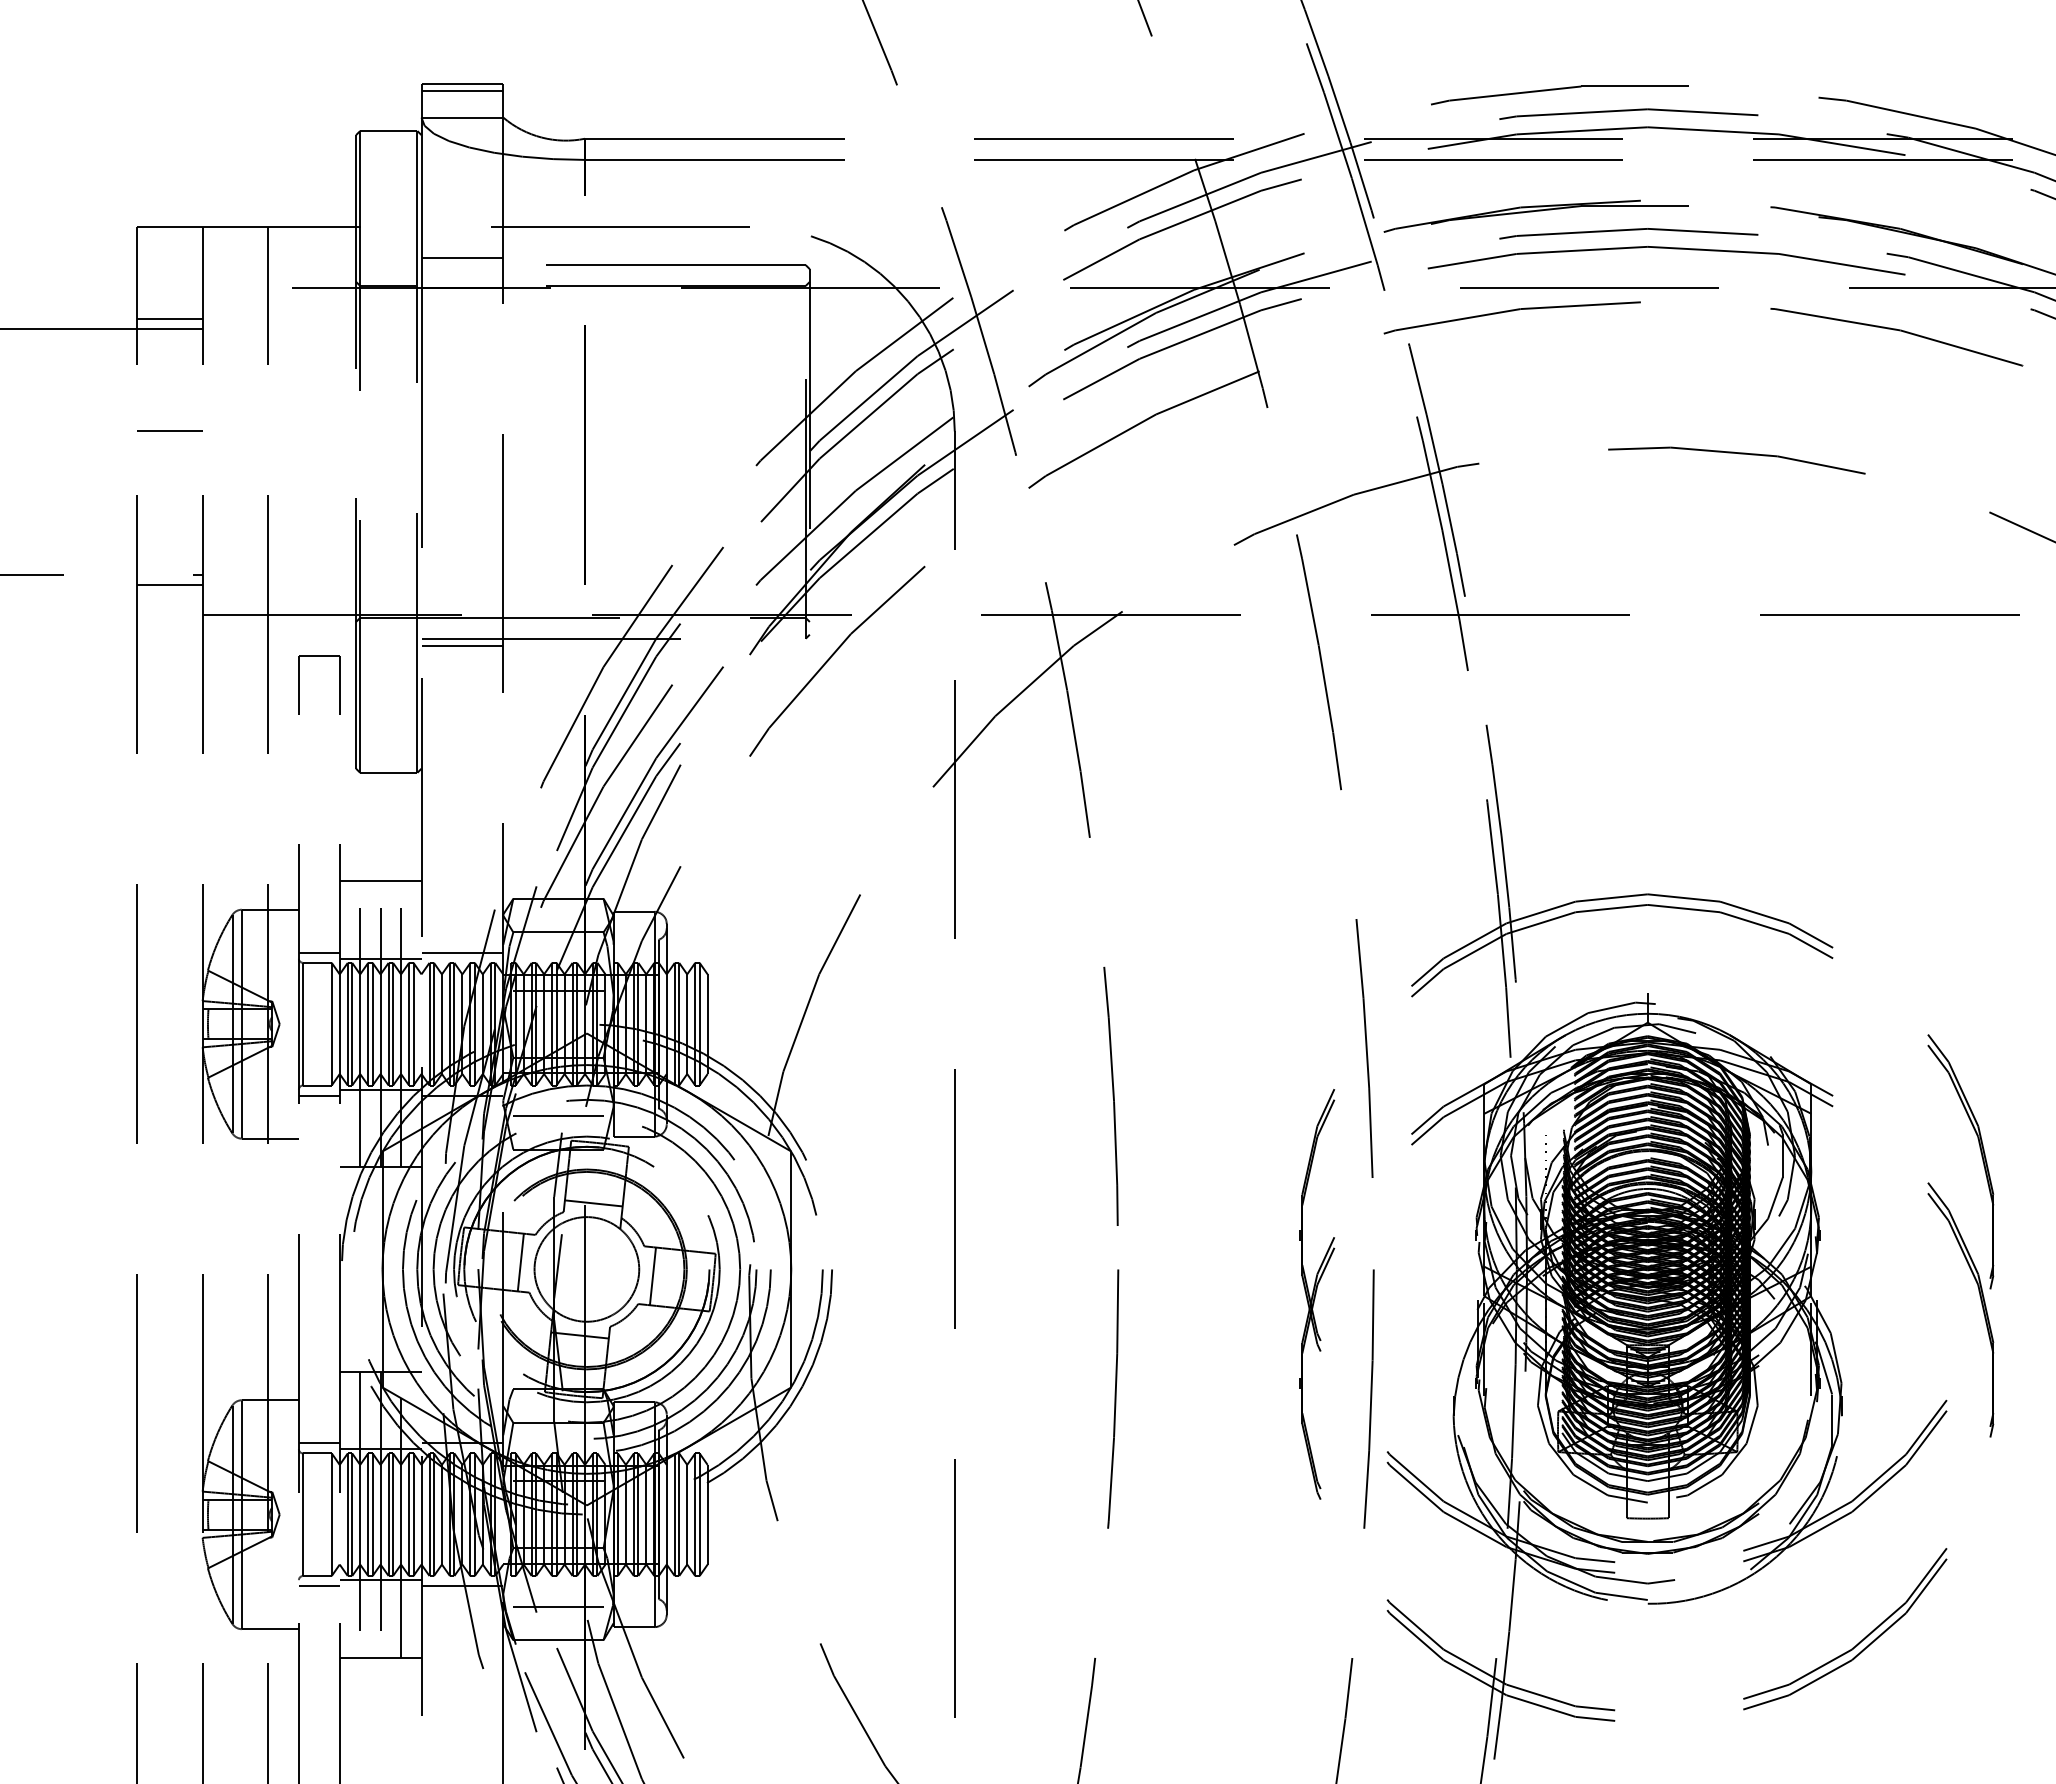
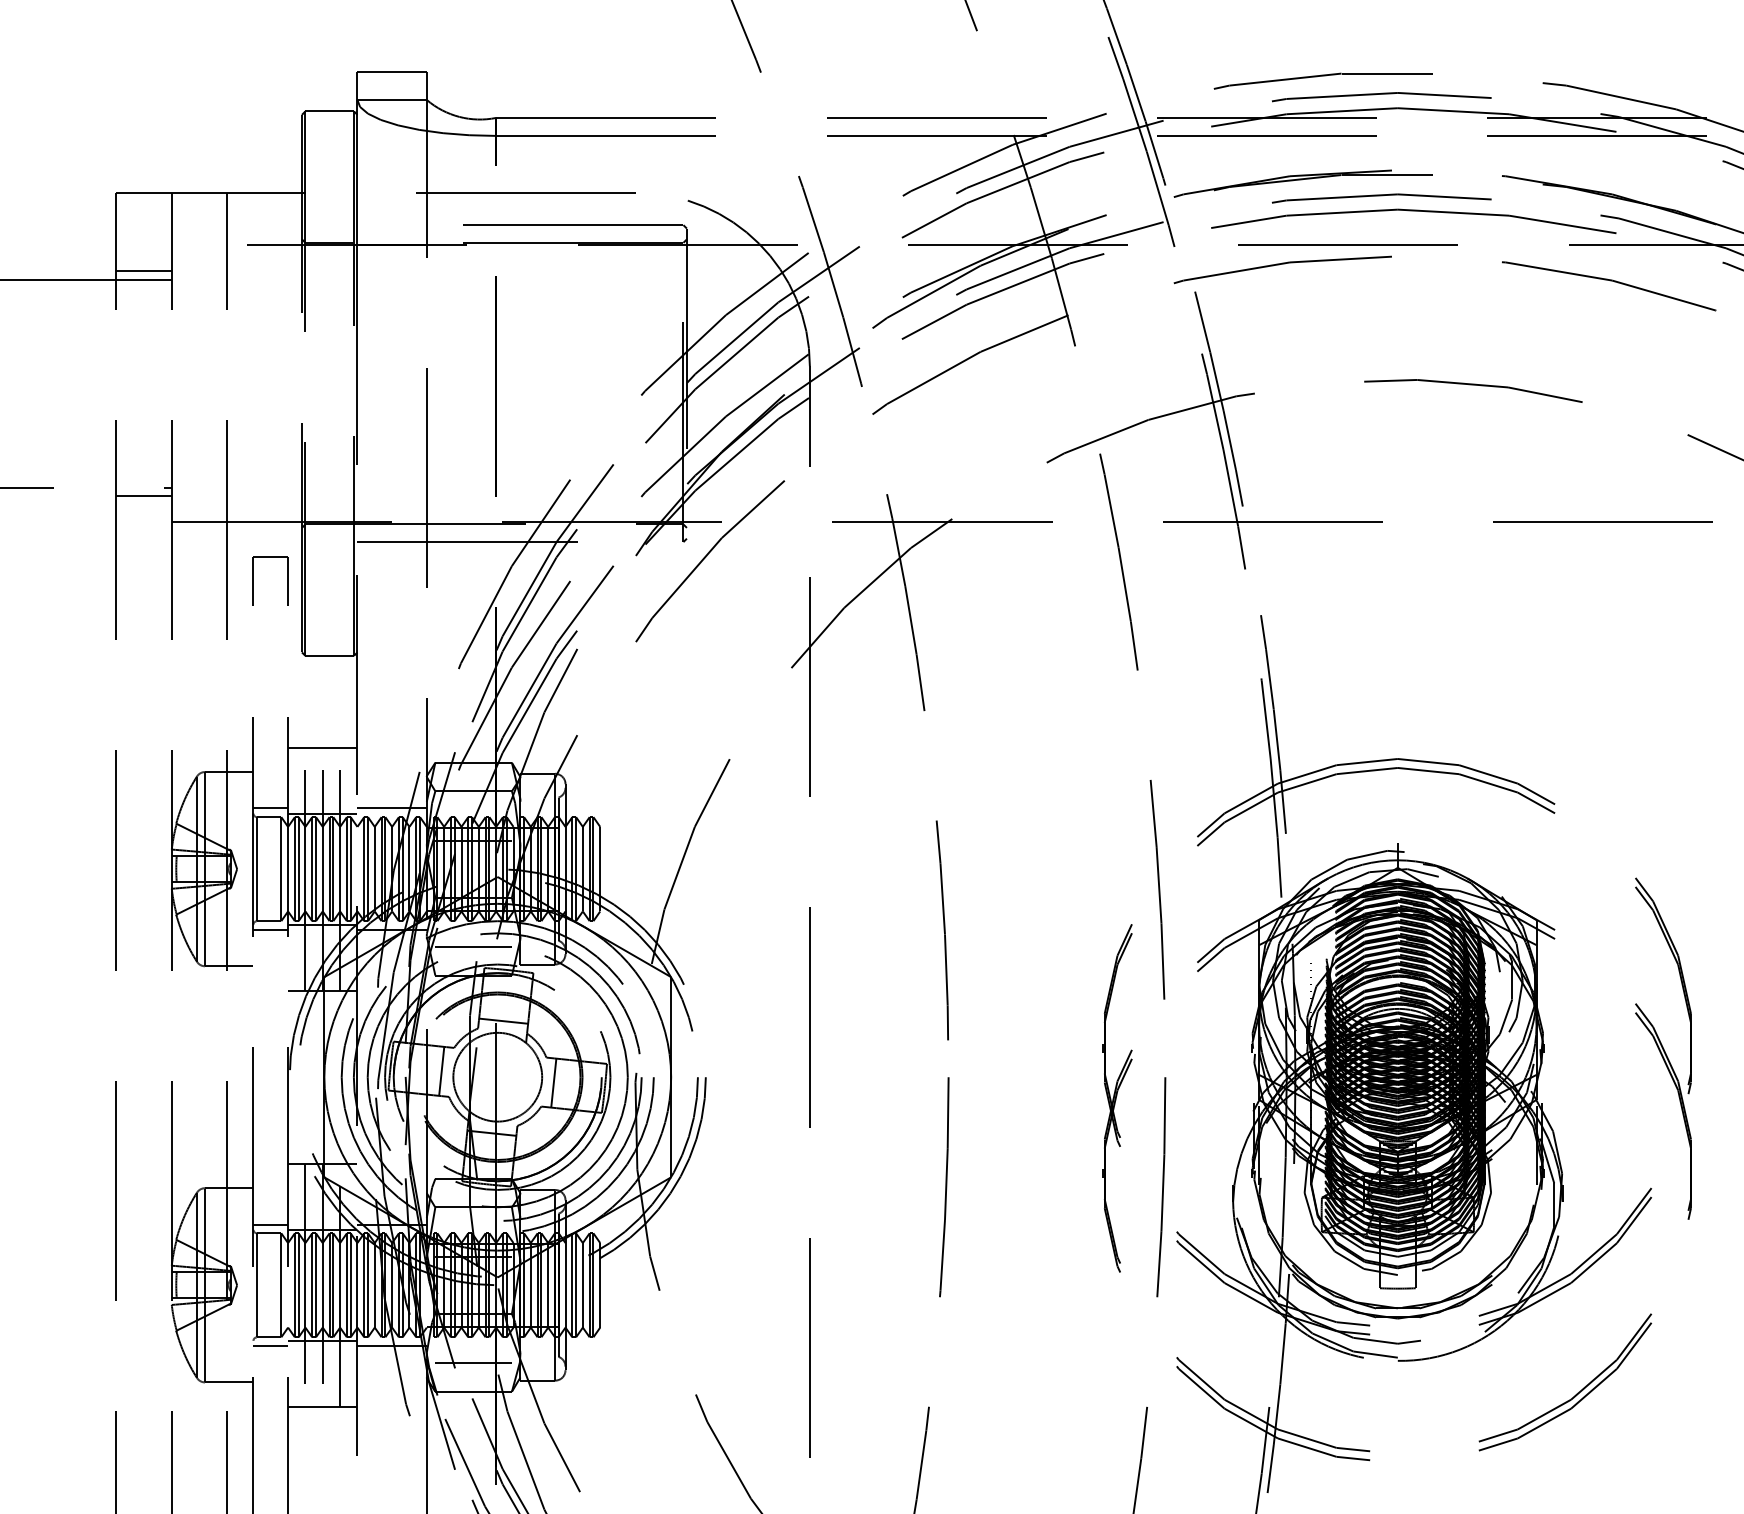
line: (462, 91) -> (392, 77), removed
line: (462, 257) -> (392, 218), removed
line: (169, 430) -> (143, 365), removed
line: (462, 646) -> (392, 548), removed

